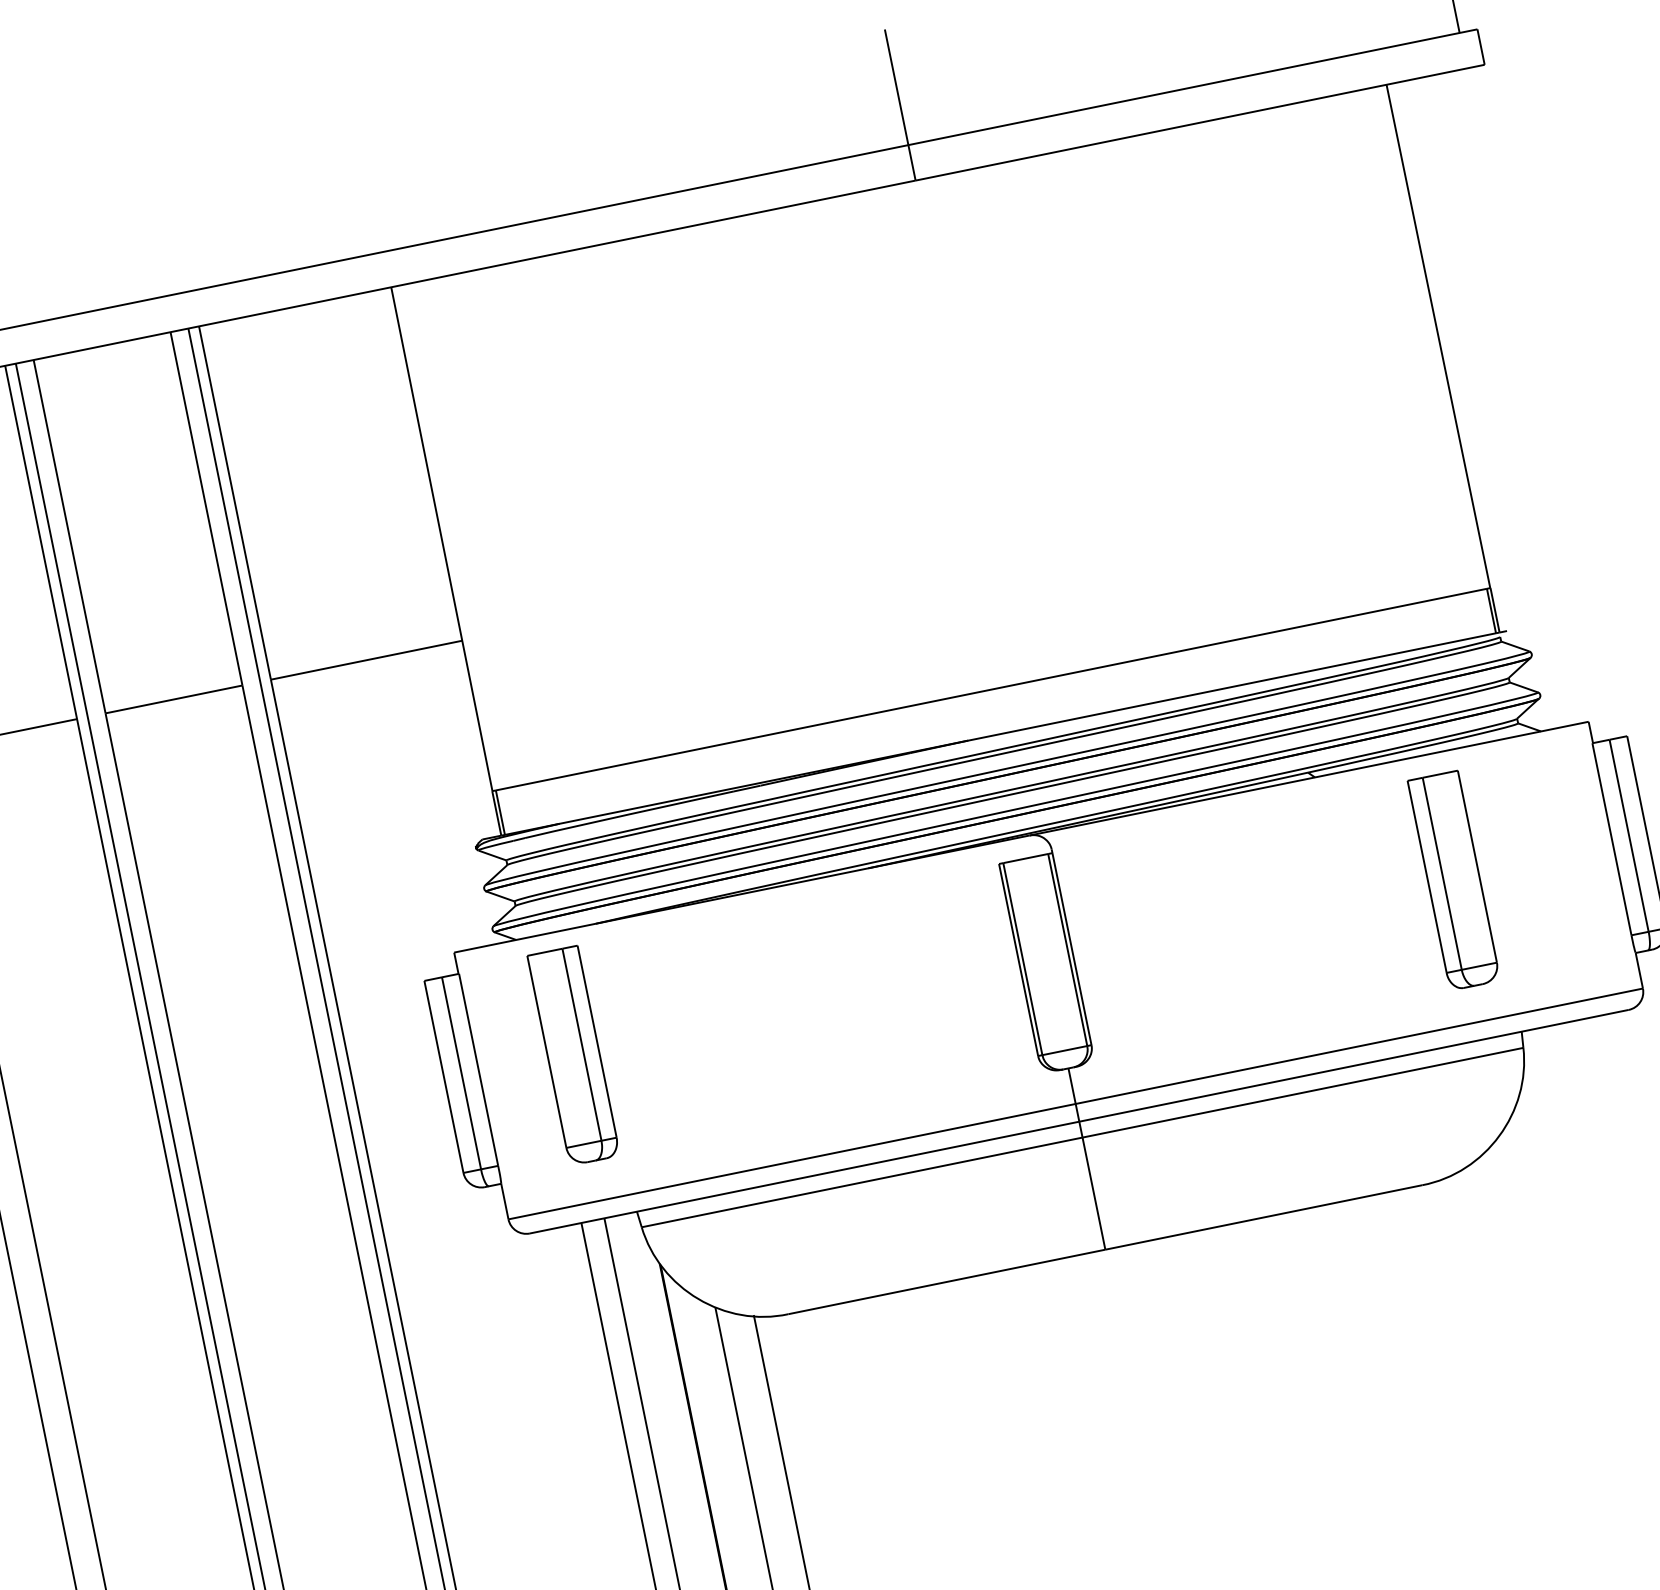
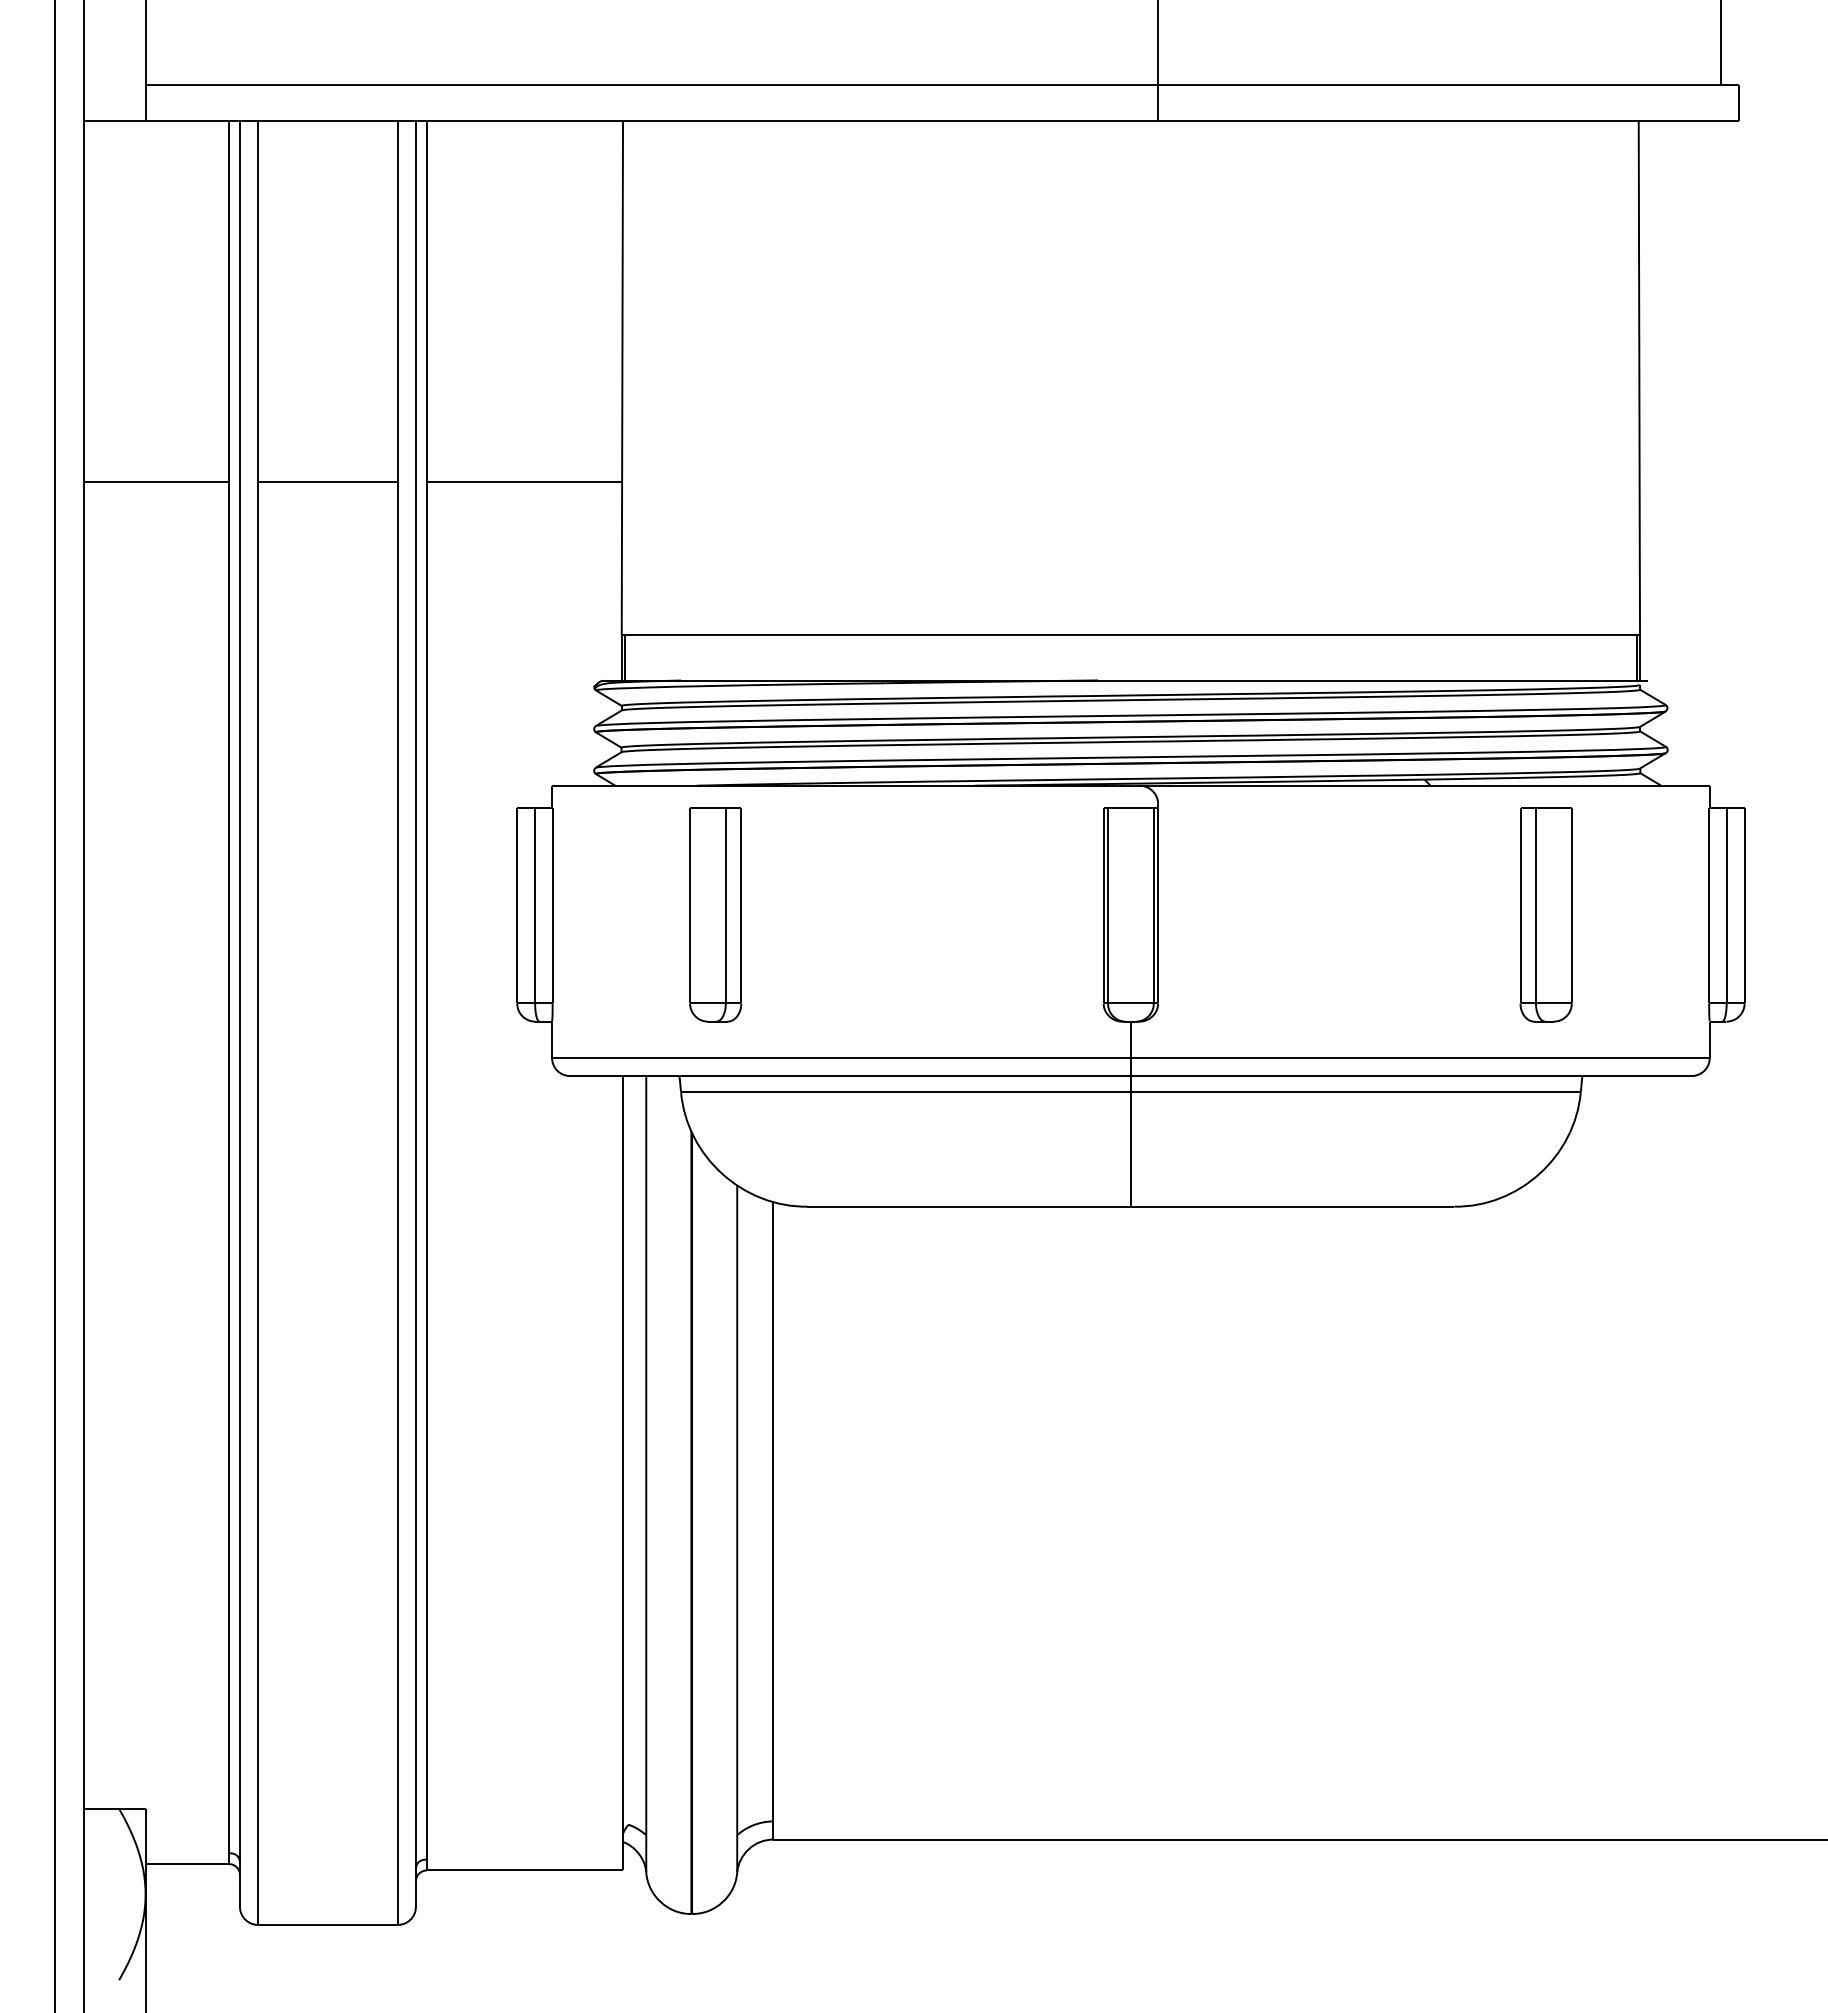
part: (573, 1055) -> (715, 914), moved

